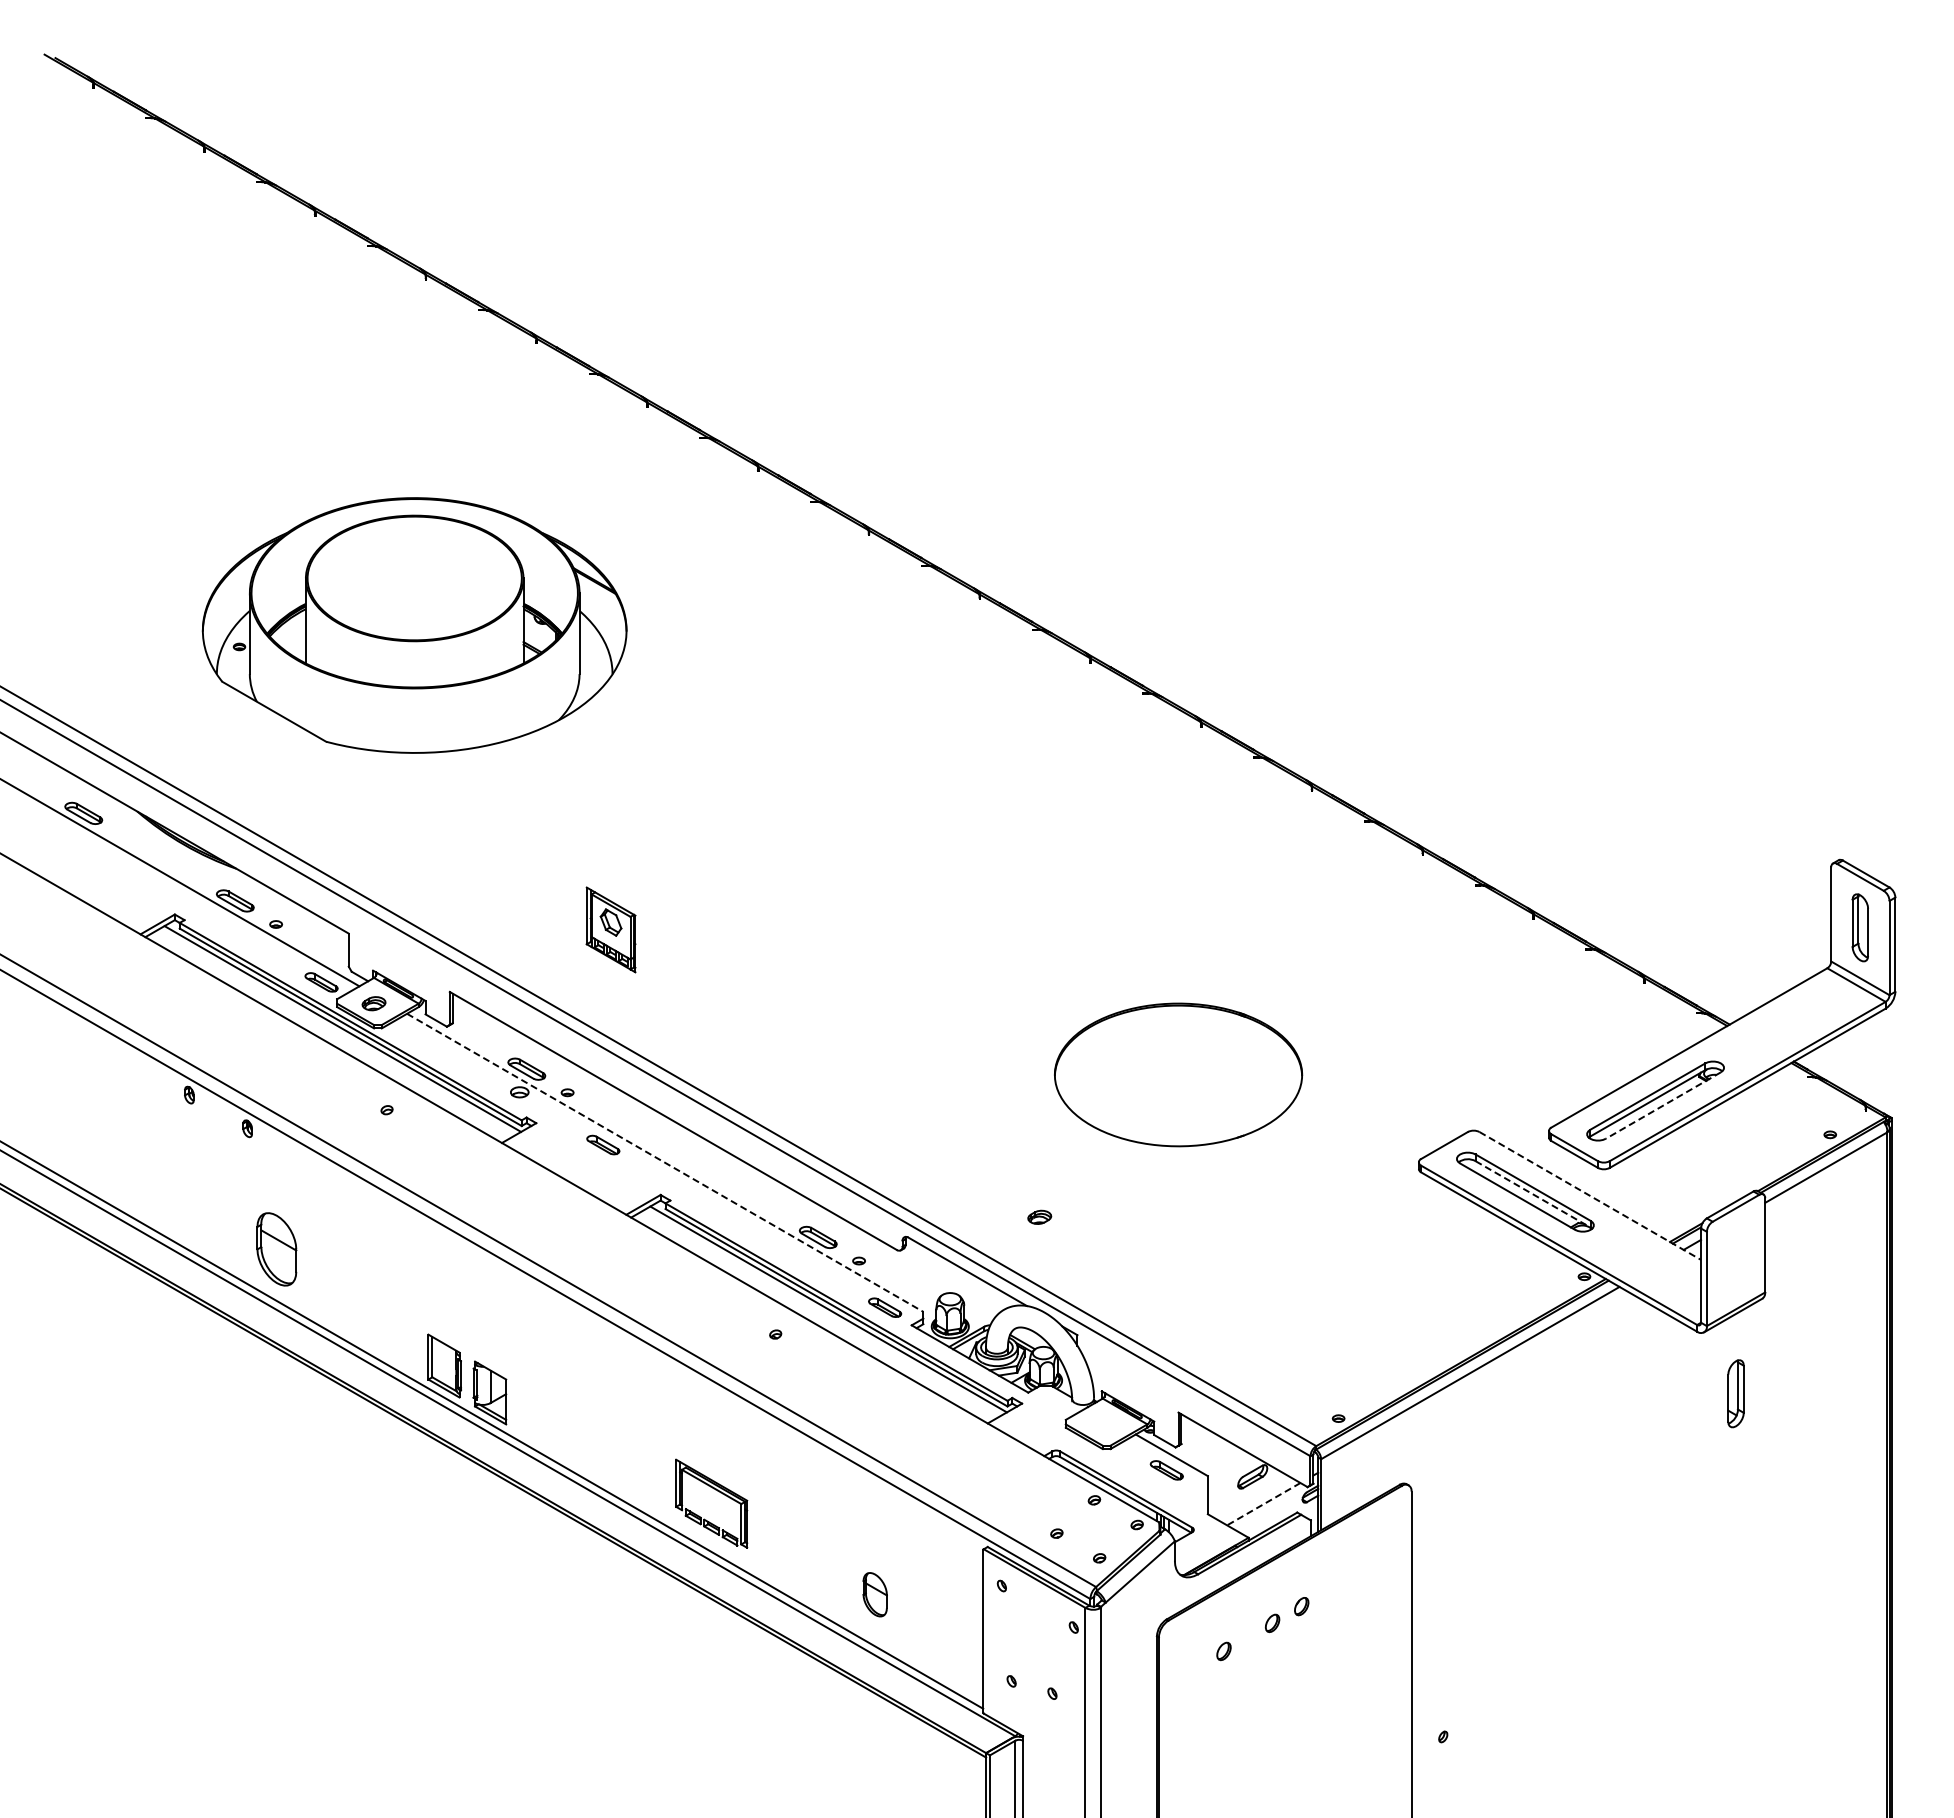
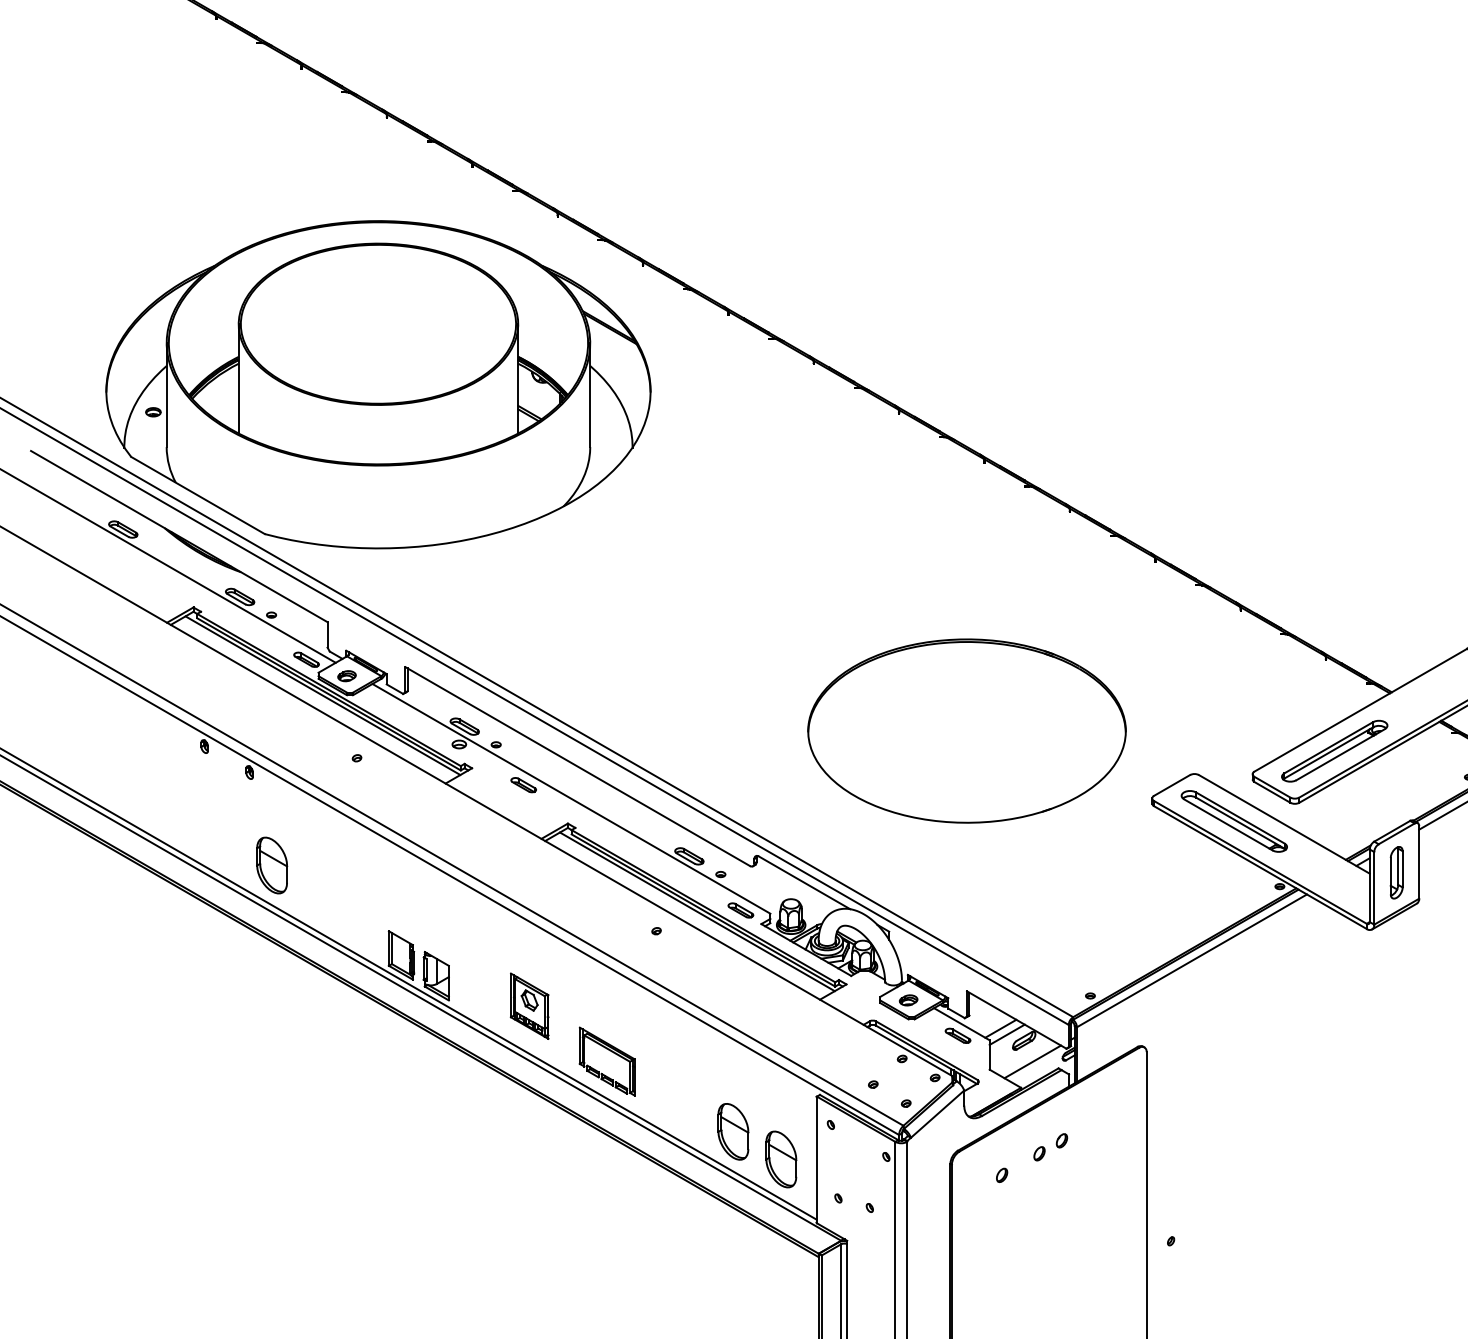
part: (414, 625) -> (378, 384), size x1.67
part: (610, 929) -> (529, 1005), moved
part: (1178, 1074) -> (967, 730), size x1.67
line: (1662, 1105) -> (1340, 754), dashed -> solid
line: (665, 1163) -> (571, 799), dashed -> solid
line: (1533, 1194) -> (1240, 823), dashed -> solid
line: (1590, 1195) -> (1284, 824), dashed -> solid
part: (1039, 1216) -> (908, 999), moved
part: (1735, 1393) -> (1396, 872), moved
line: (1222, 1460) -> (1000, 1028), added
line: (1230, 1468) -> (1007, 1034), added
line: (1263, 1504) -> (1032, 1062), dashed -> solid
part: (874, 1594) -> (732, 1131), size x1.67
part: (937, 1630) -> (781, 1159), added

